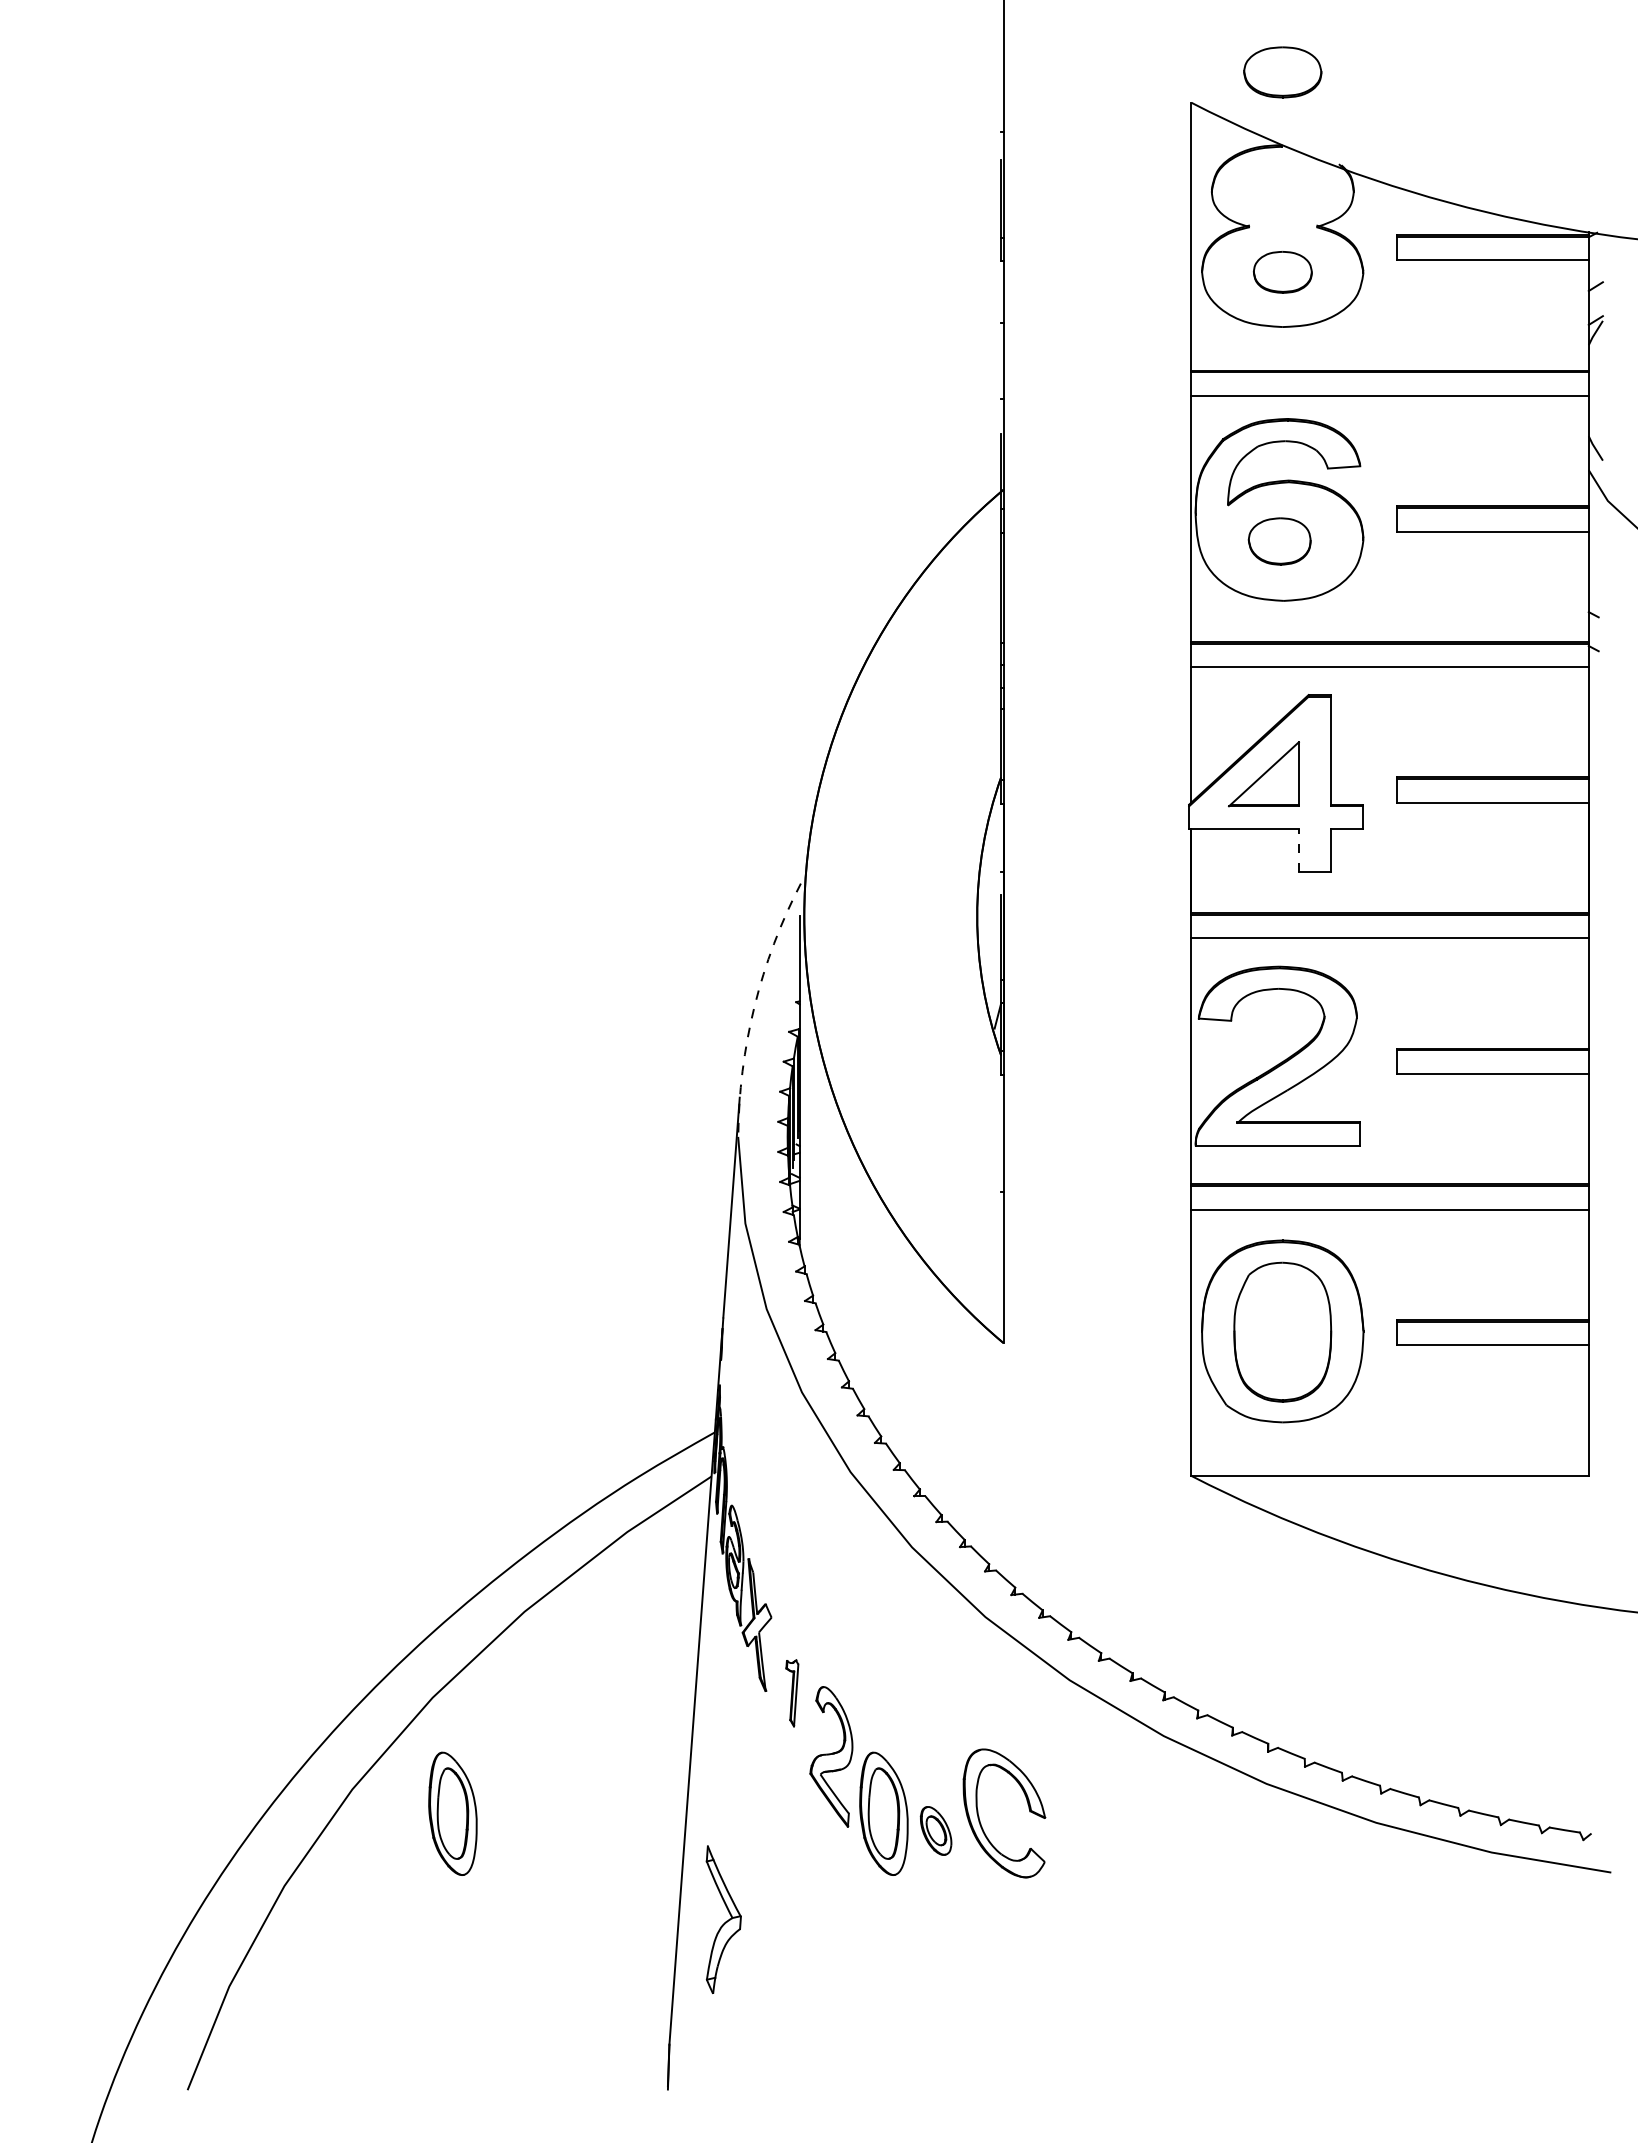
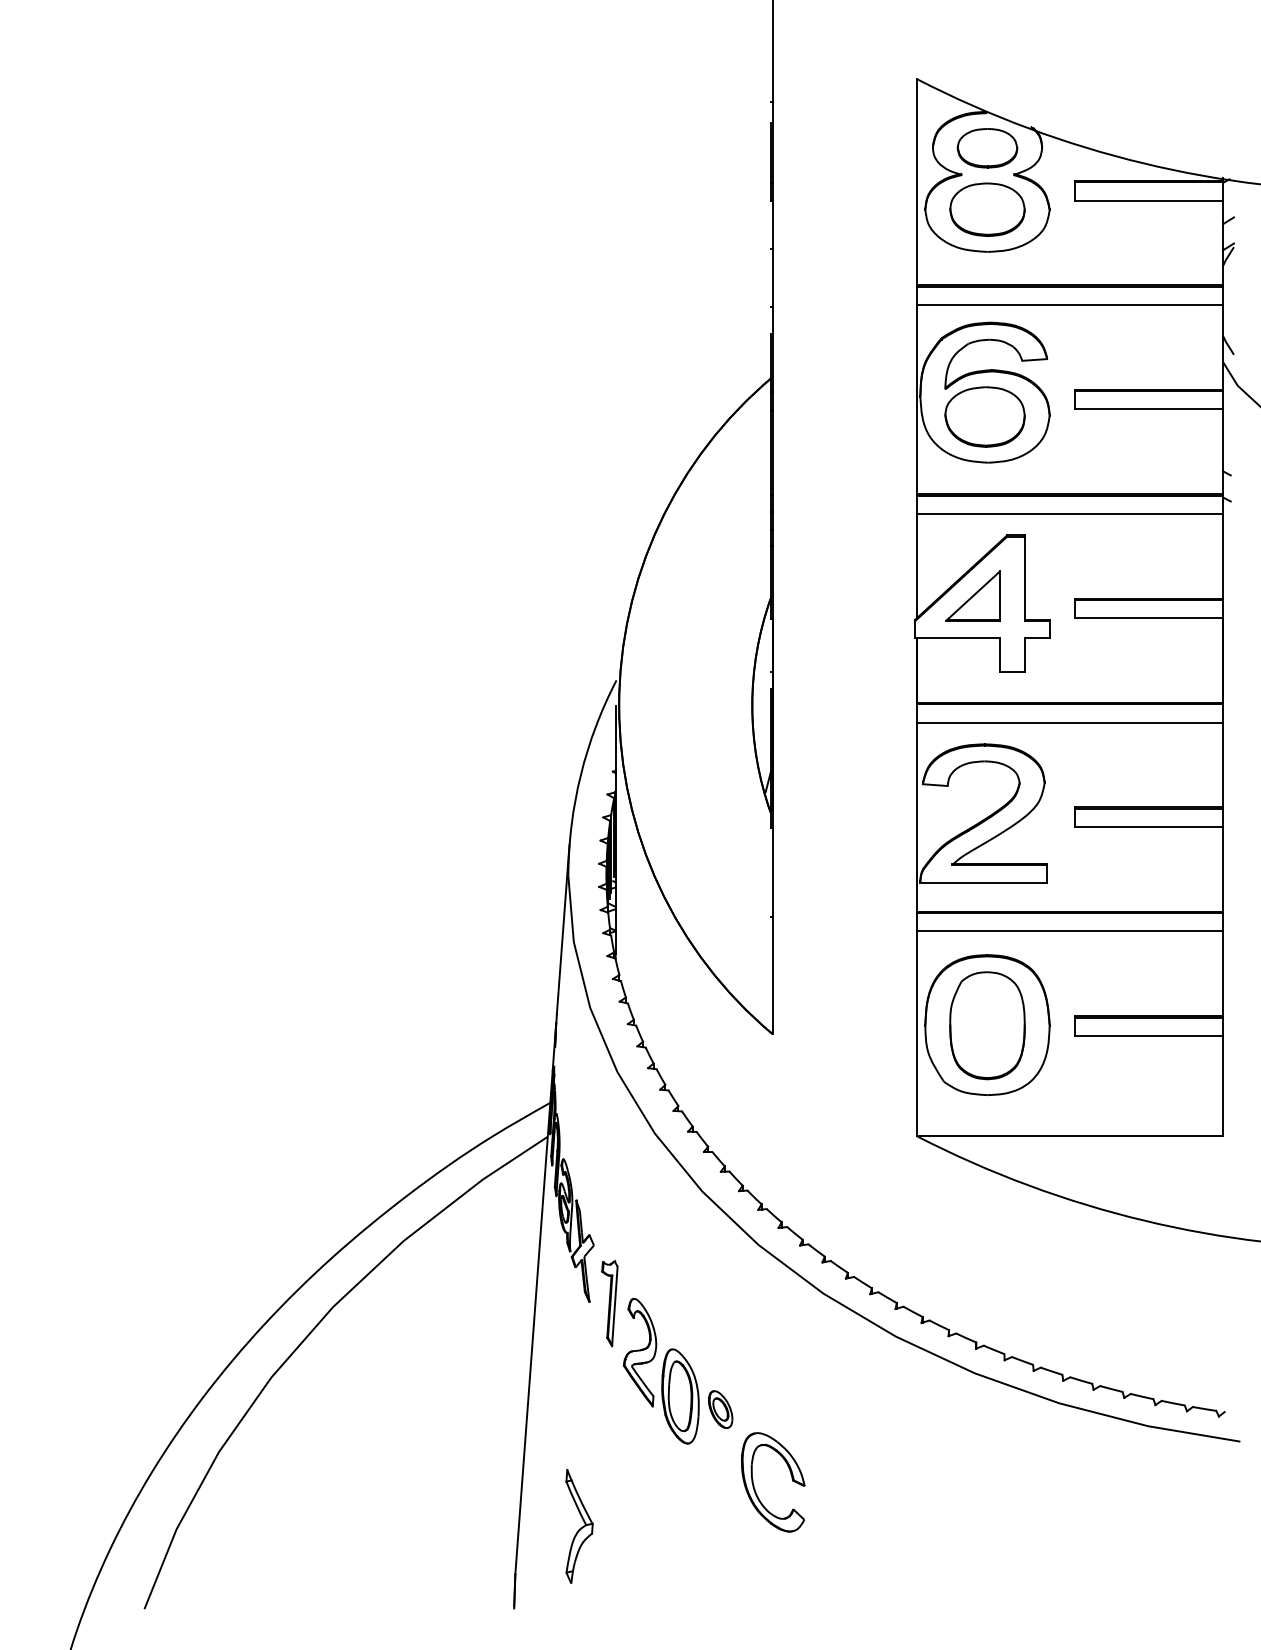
part: (1282, 72) -> (987, 148), moved
part: (1282, 272) -> (987, 209), size x1.67
part: (1279, 541) -> (984, 417), size x1.67
line: (1298, 850) -> (999, 654), dashed -> solid
arc: (754, 1006) -> (580, 774), dashed -> solid
part: (792, 1693) -> (610, 1303), size x1.67
part: (1028, 1808) -> (791, 1478), moved
part: (452, 1813) -> (348, 1396), removed
part: (723, 1919) -> (579, 1526), moved

